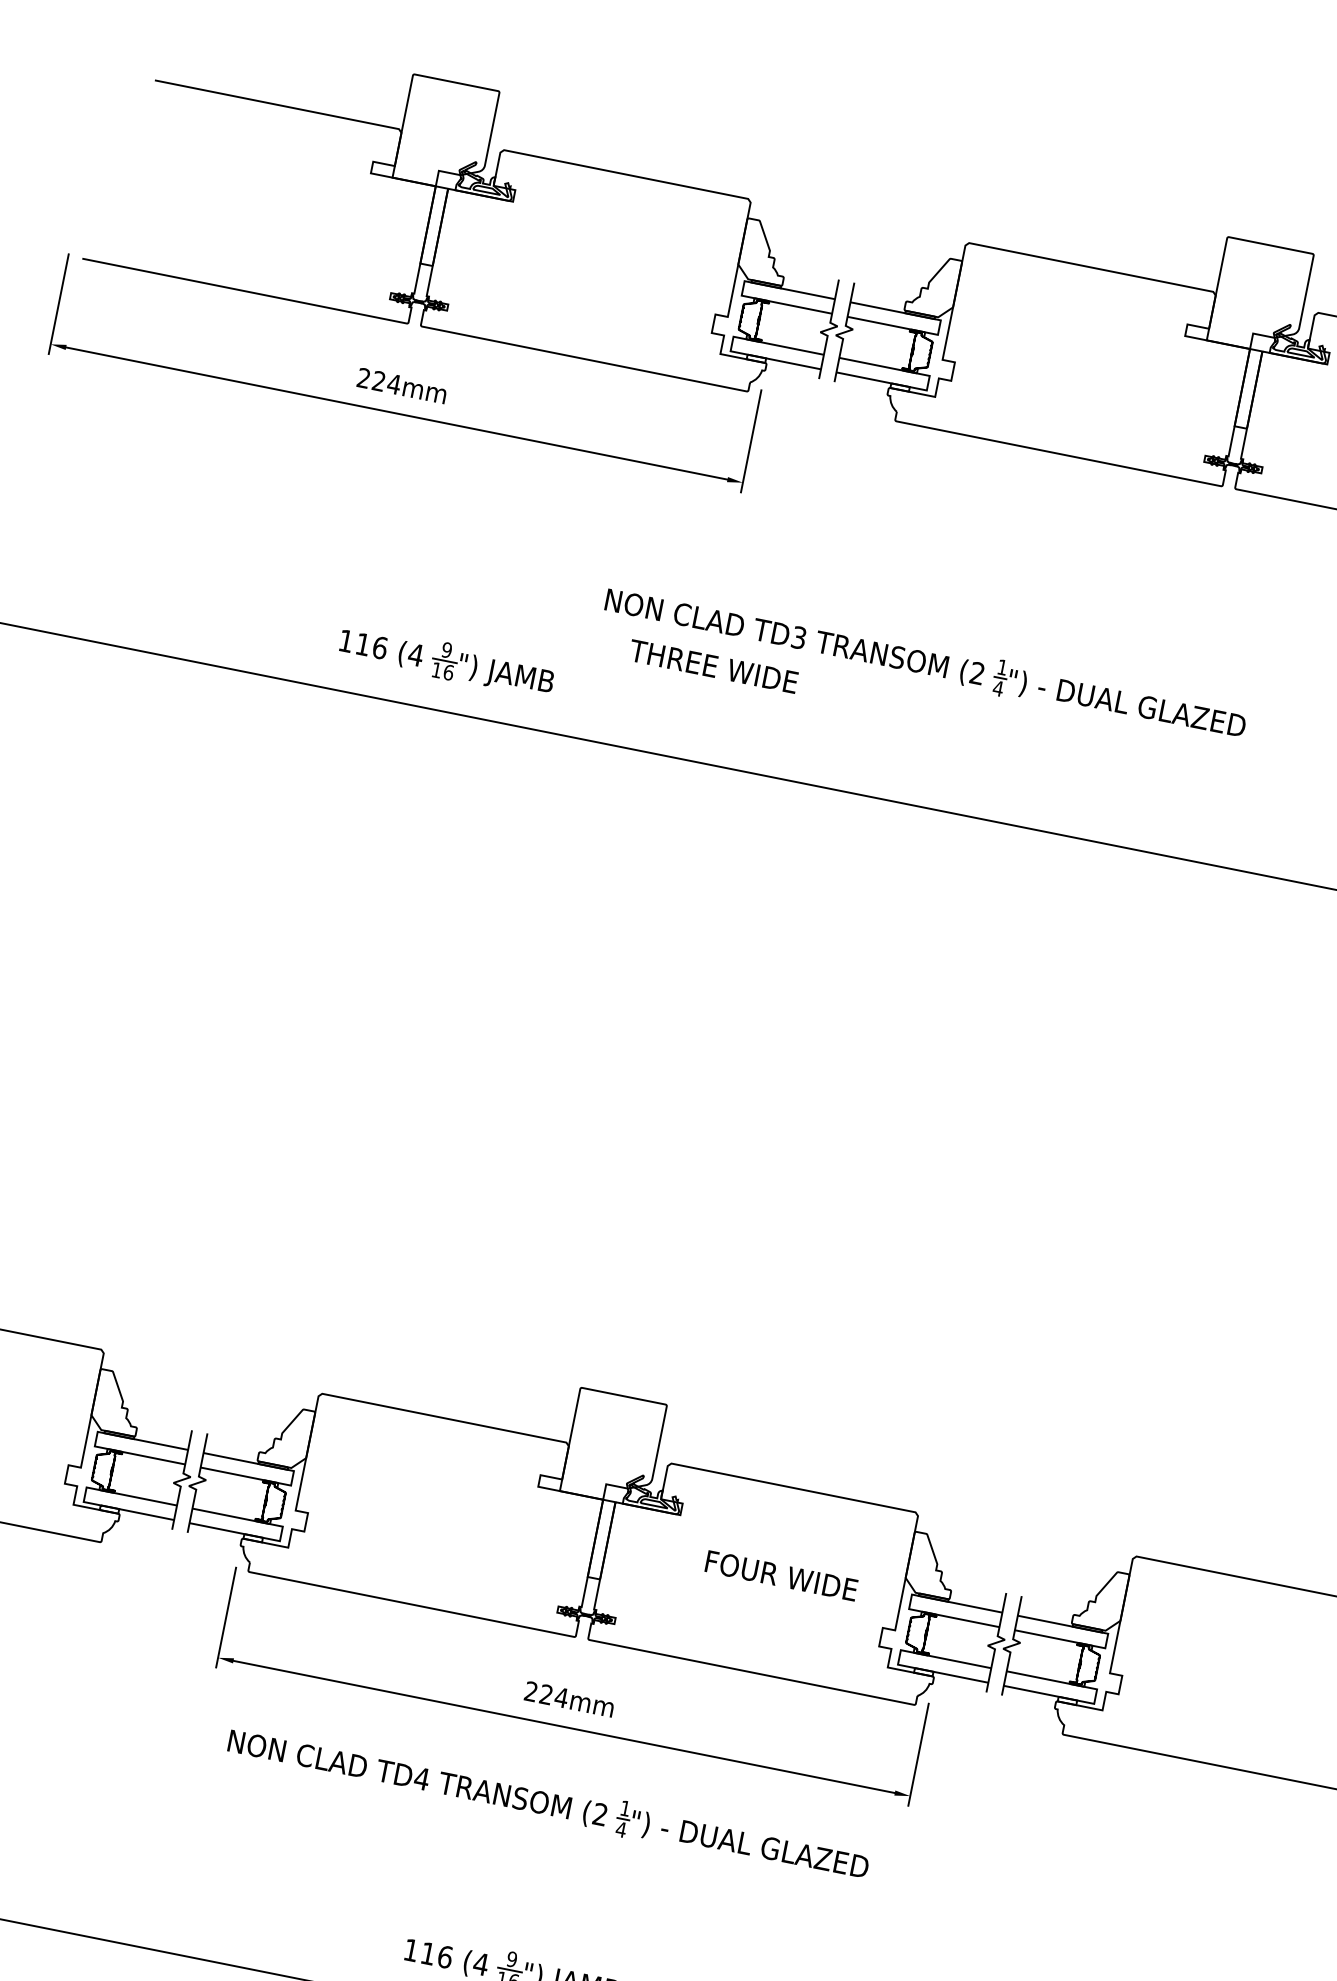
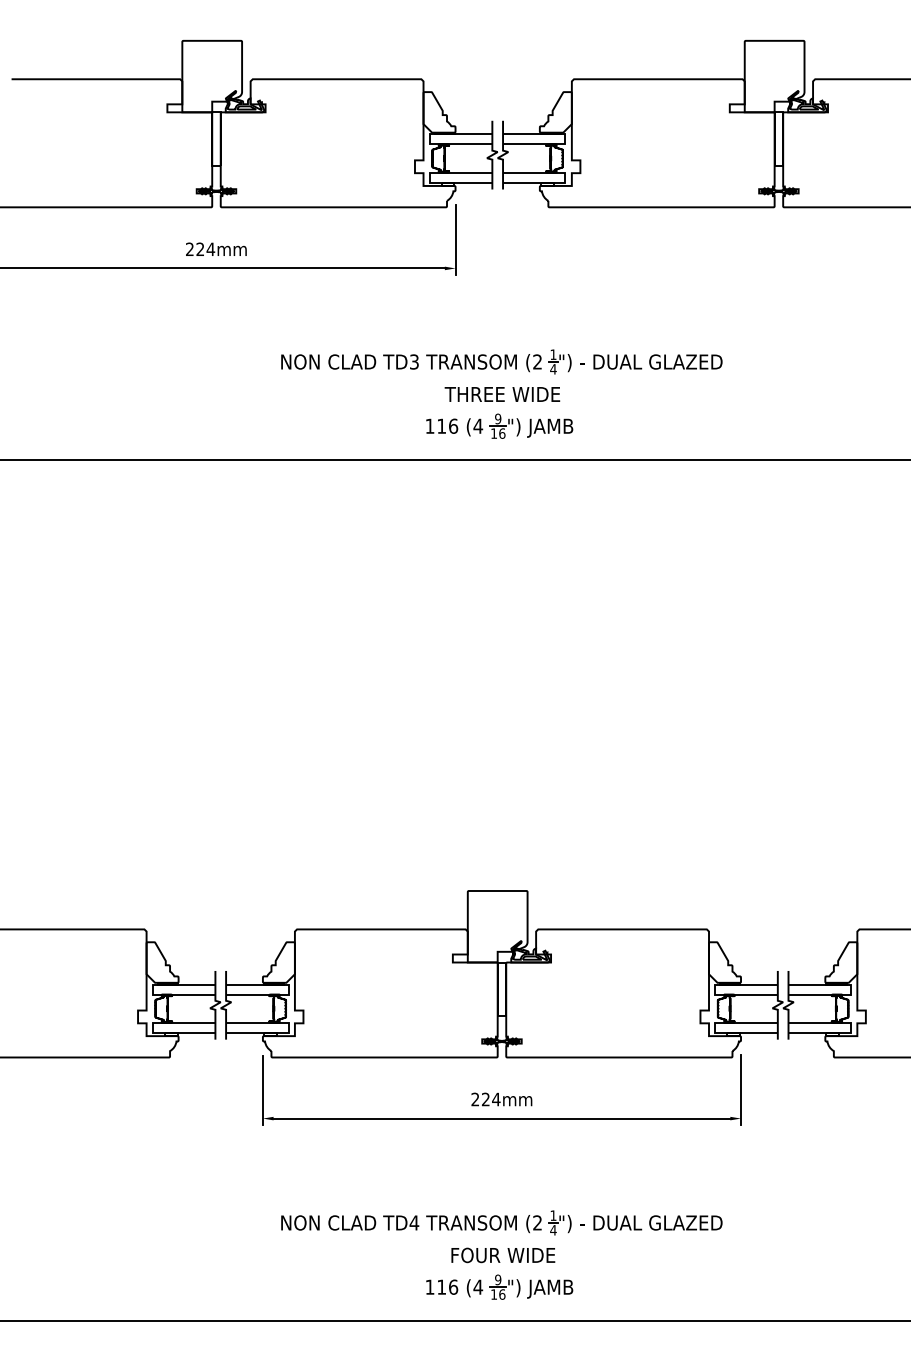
part: (446, 660) -> (499, 425), moved
part: (925, 662) -> (501, 361), moved
text: (713, 666) -> (502, 394), moved
text: (781, 1576) -> (503, 1255), moved
part: (548, 1803) -> (501, 1222), moved

